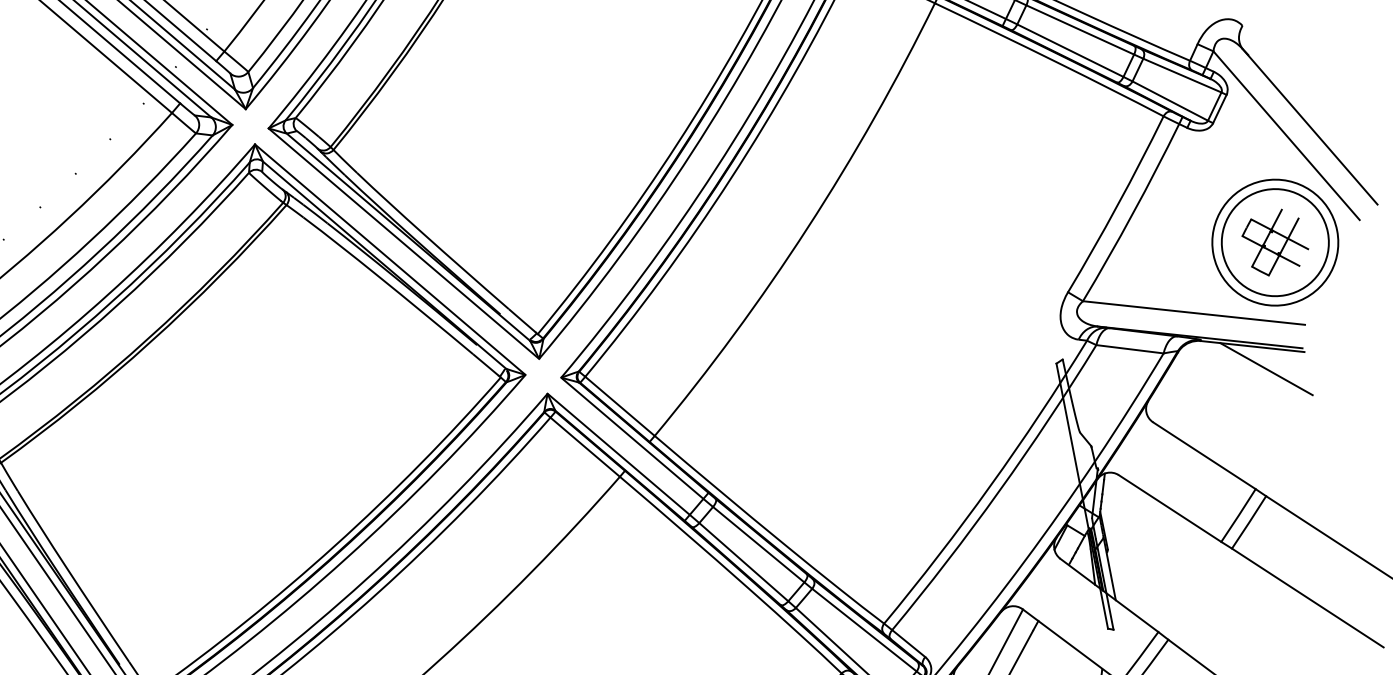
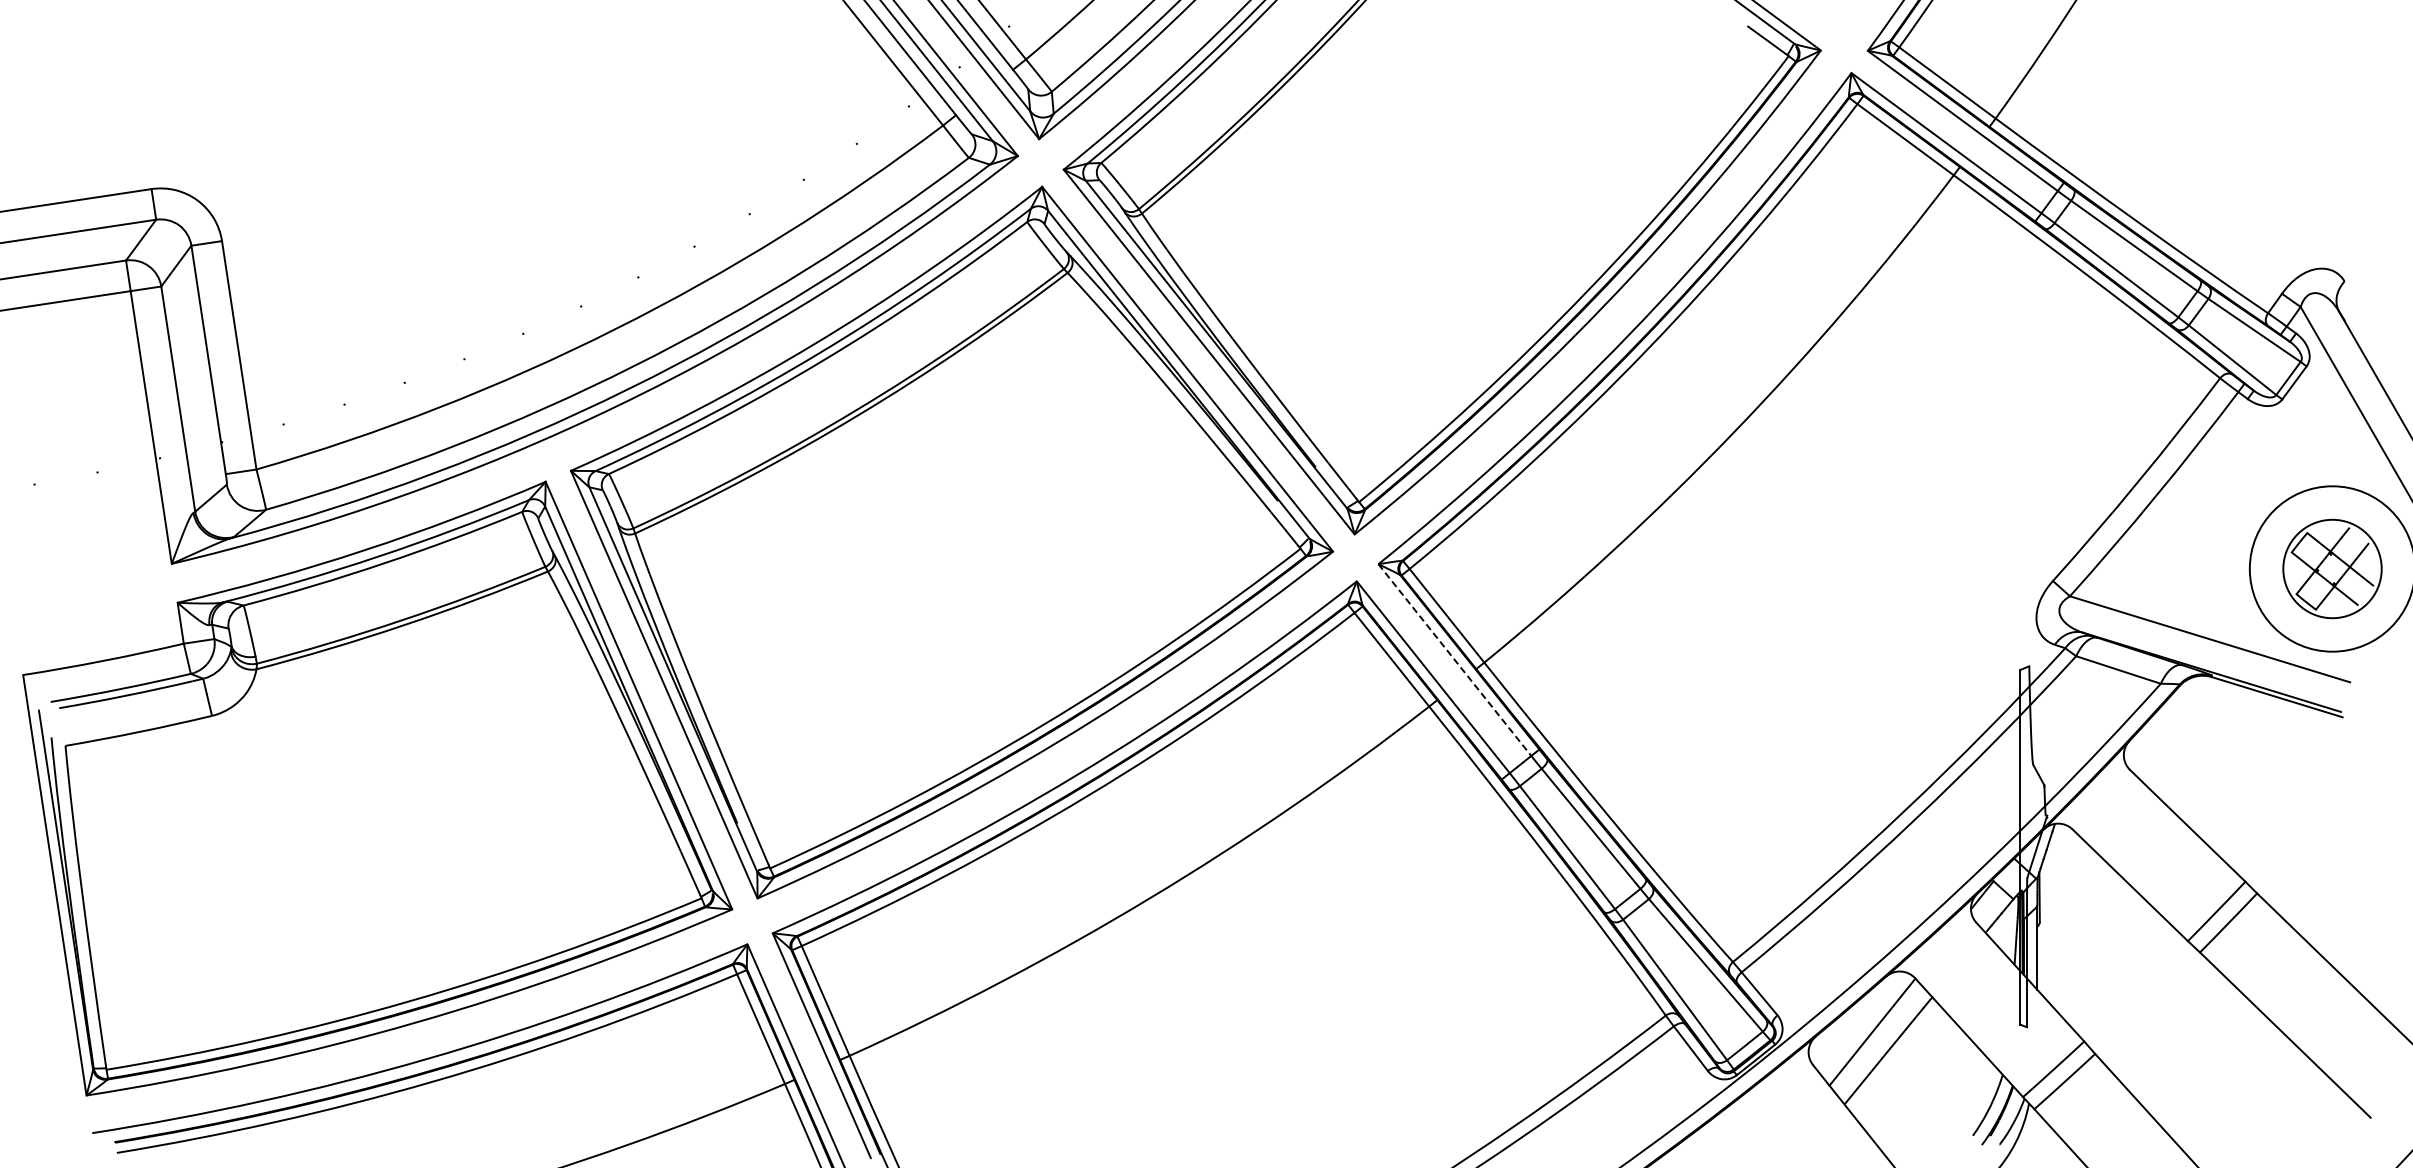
circle: (1275, 242) -> (2332, 568), size x0.7
line: (1266, 368) -> (2289, 729), removed
line: (632, 438) -> (1454, 660), solid -> dashed

